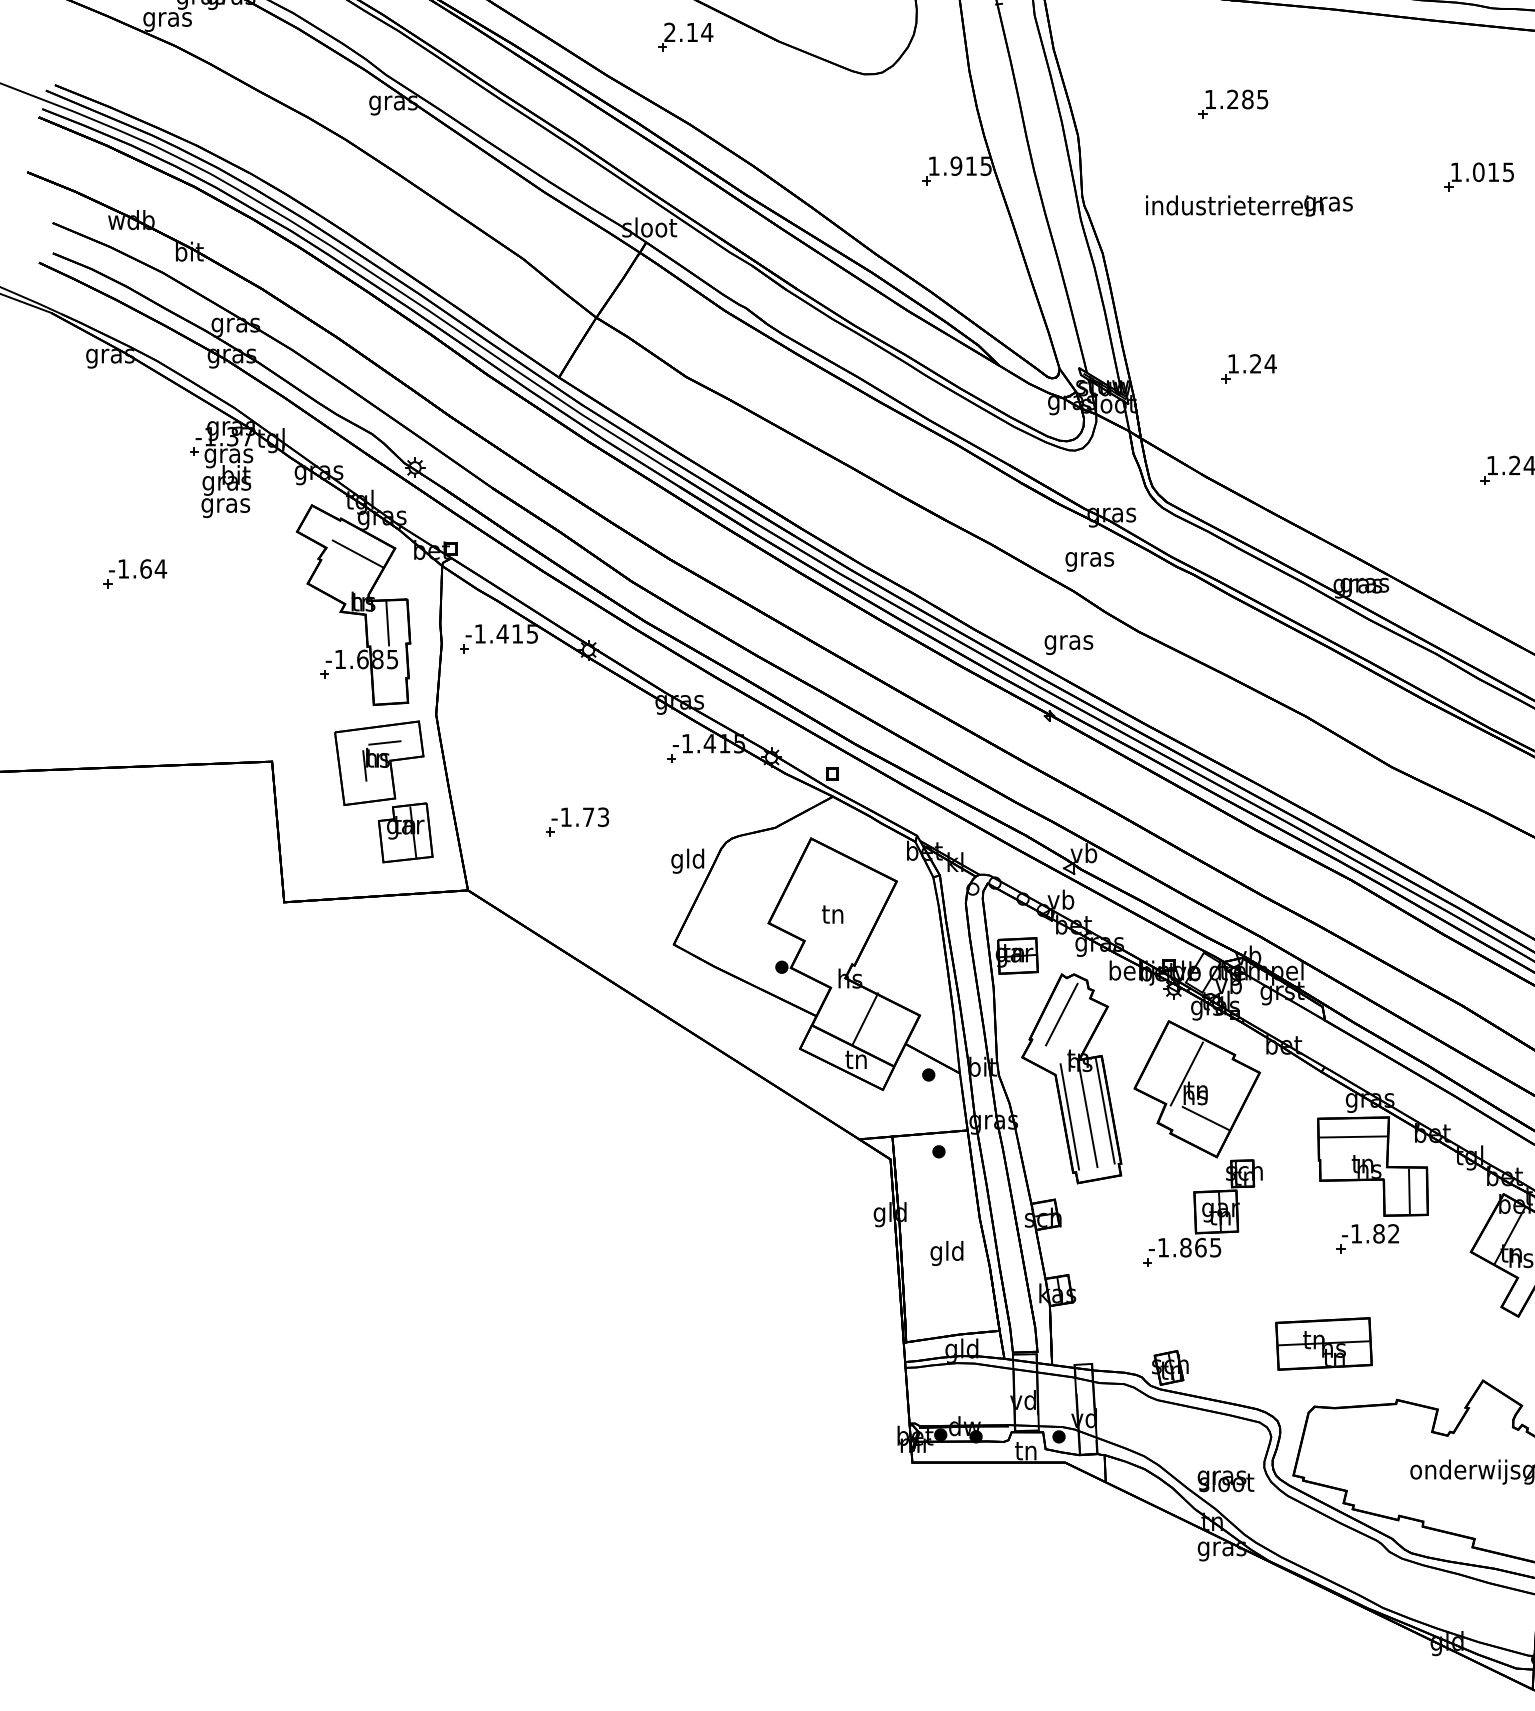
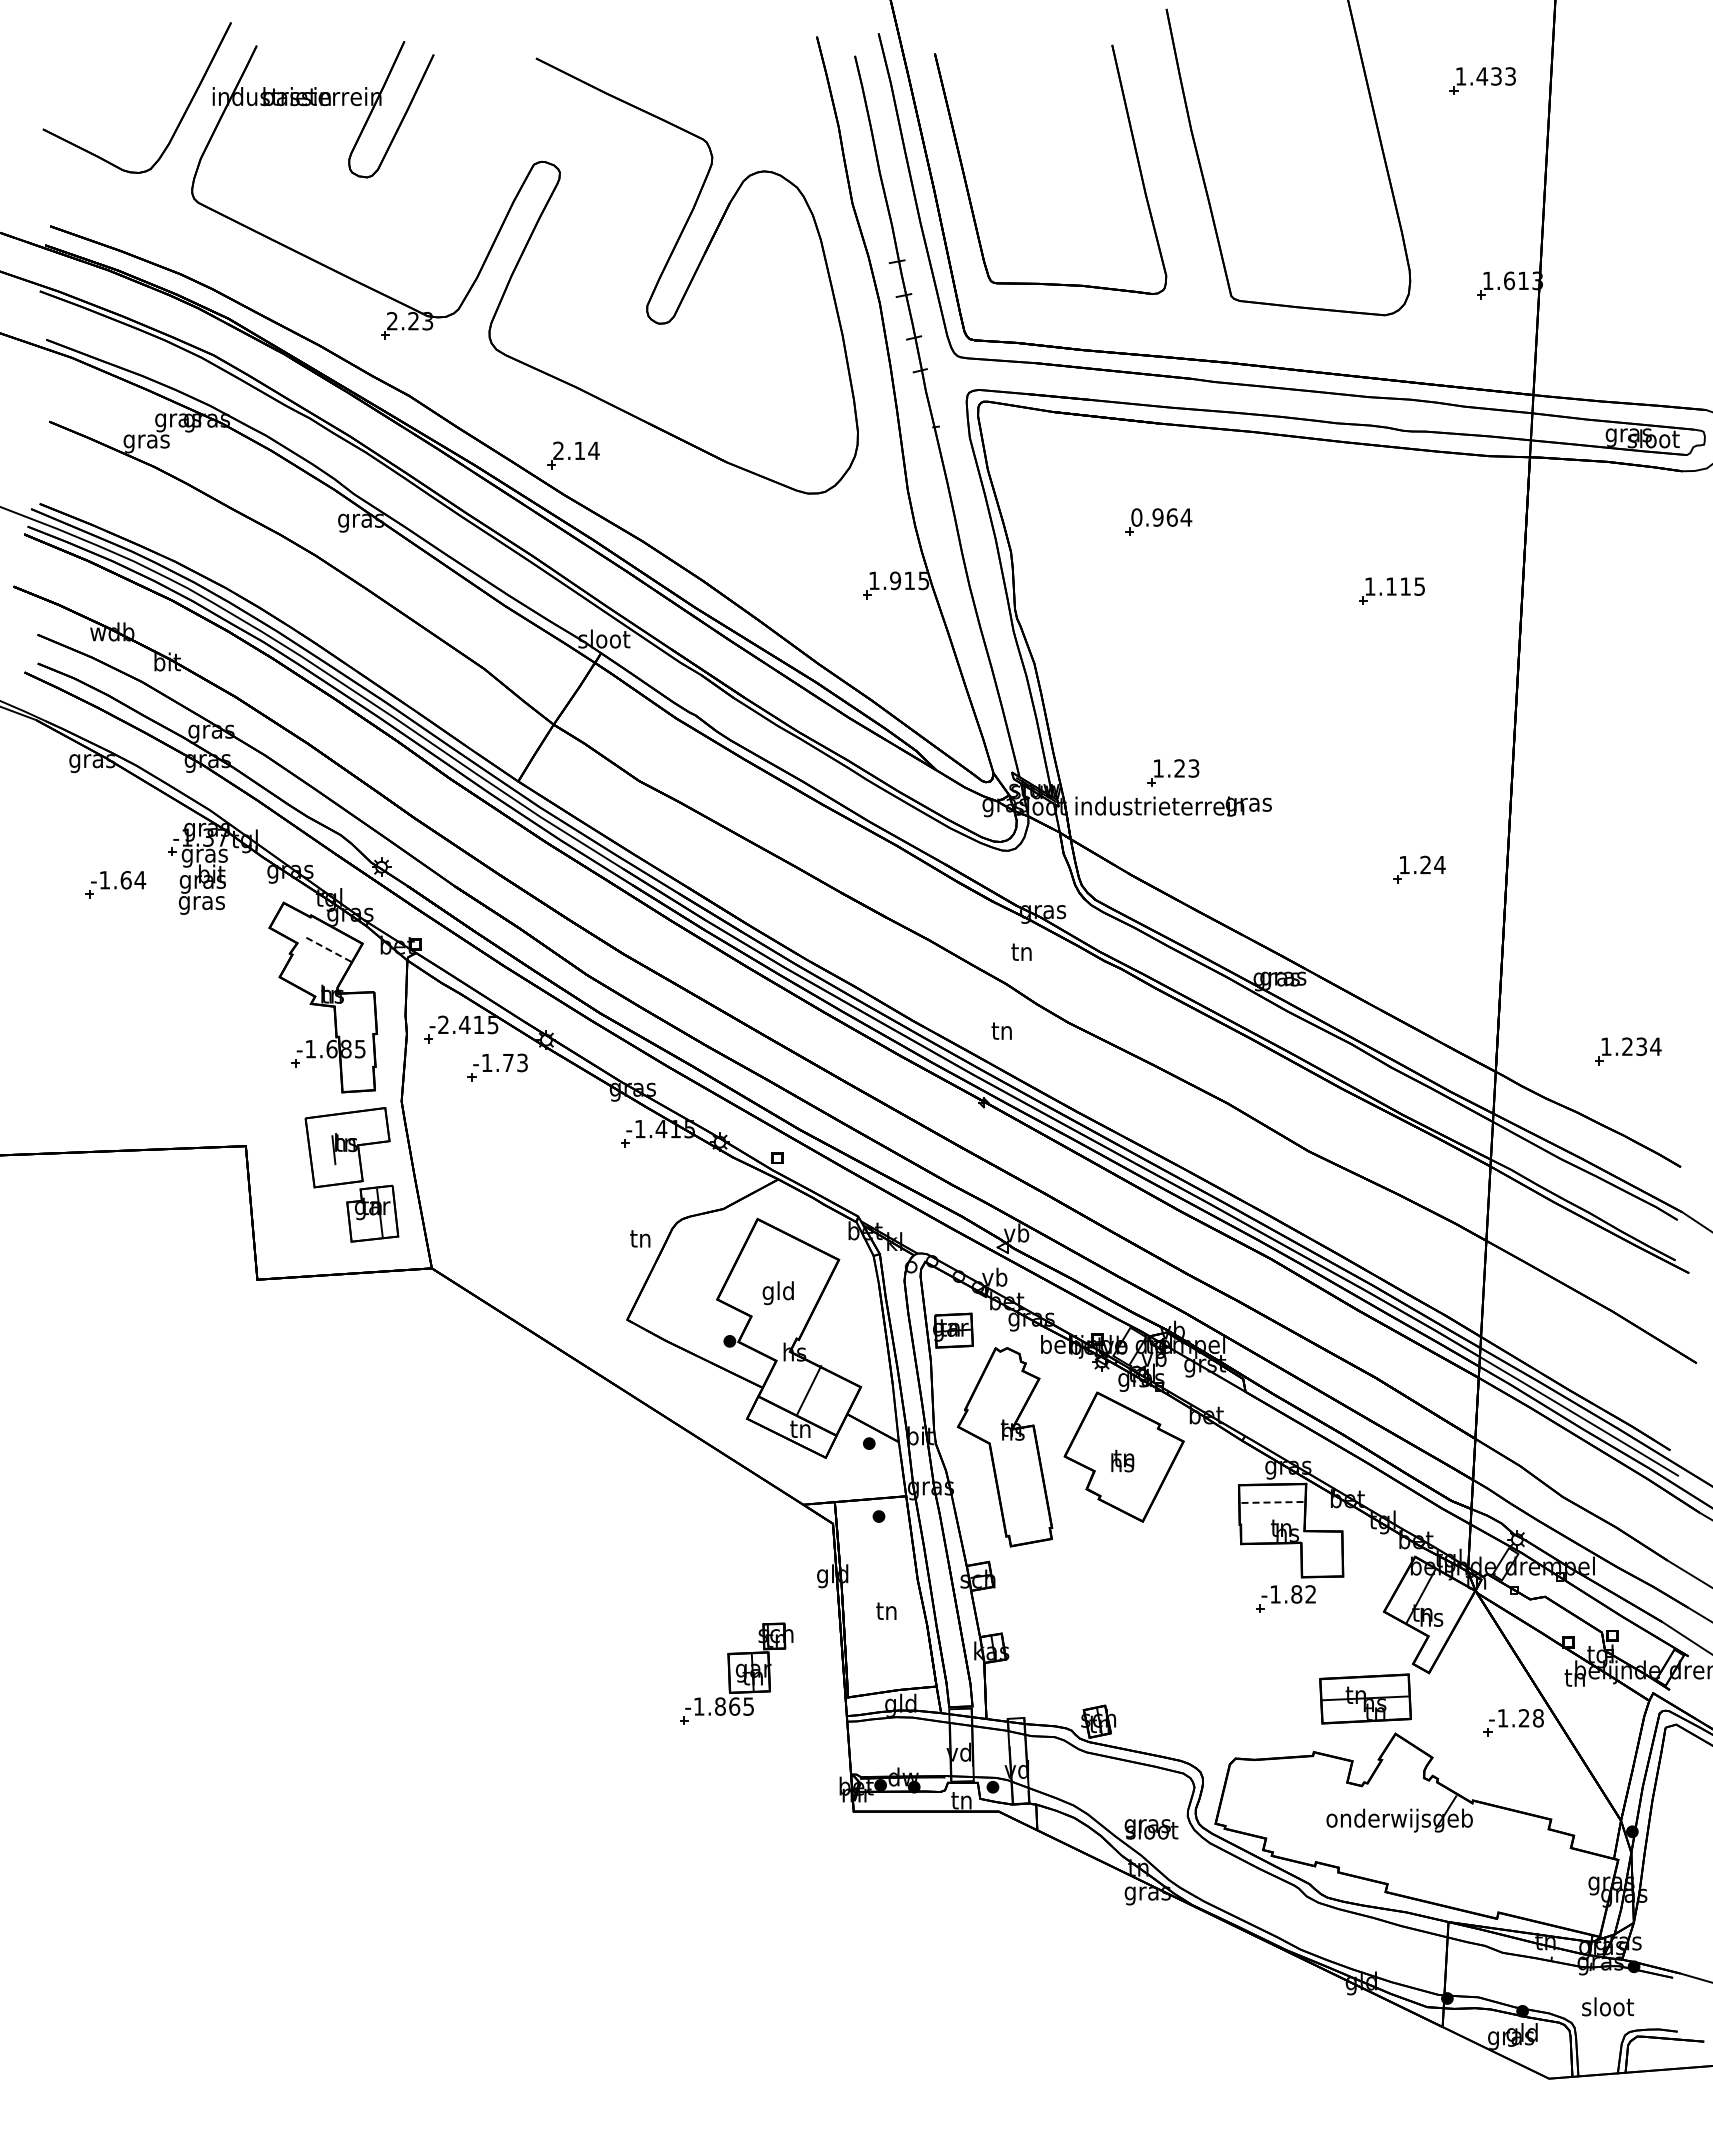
part: (685, 37) -> (573, 455), moved
text: (1236, 99) -> (1161, 517), 1.285 -> 0.964
text: (1478, 172) -> (1391, 586), 1.015 -> 1.115
text: (1249, 205) -> (1173, 806), moved
text: (1270, 363) -> (1193, 768), 1.24 -> 1.23
line: (358, 553) -> (327, 948), solid -> dashed
text: (1090, 559) -> (1022, 954), gras -> tn
part: (134, 573) -> (115, 884), moved
line: (387, 622) -> (355, 1014), removed
text: (480, 633) -> (443, 1024), -1.415 -> -2.415
text: (1069, 642) -> (1002, 1033), gras -> tn
line: (384, 743) -> (352, 1128), removed
part: (577, 822) -> (497, 1067), moved
text: (686, 861) -> (639, 1240), gld -> tn
text: (832, 916) -> (777, 1293), tn -> gld
line: (1061, 1014) -> (995, 1386), removed
line: (1187, 1073) -> (1114, 1442), removed
line: (1104, 1110) -> (1036, 1477), removed
line: (1088, 1114) -> (1020, 1481), removed
line: (1070, 1116) -> (1003, 1483), removed
line: (1205, 1119) -> (1132, 1485), removed
line: (1352, 1136) -> (1271, 1502), solid -> dashed
line: (1409, 1191) -> (1325, 1554), removed
part: (1202, 1212) -> (736, 1673), moved
text: (946, 1252) -> (886, 1612), gld -> tn
part: (1323, 1343) -> (1365, 1698), moved

